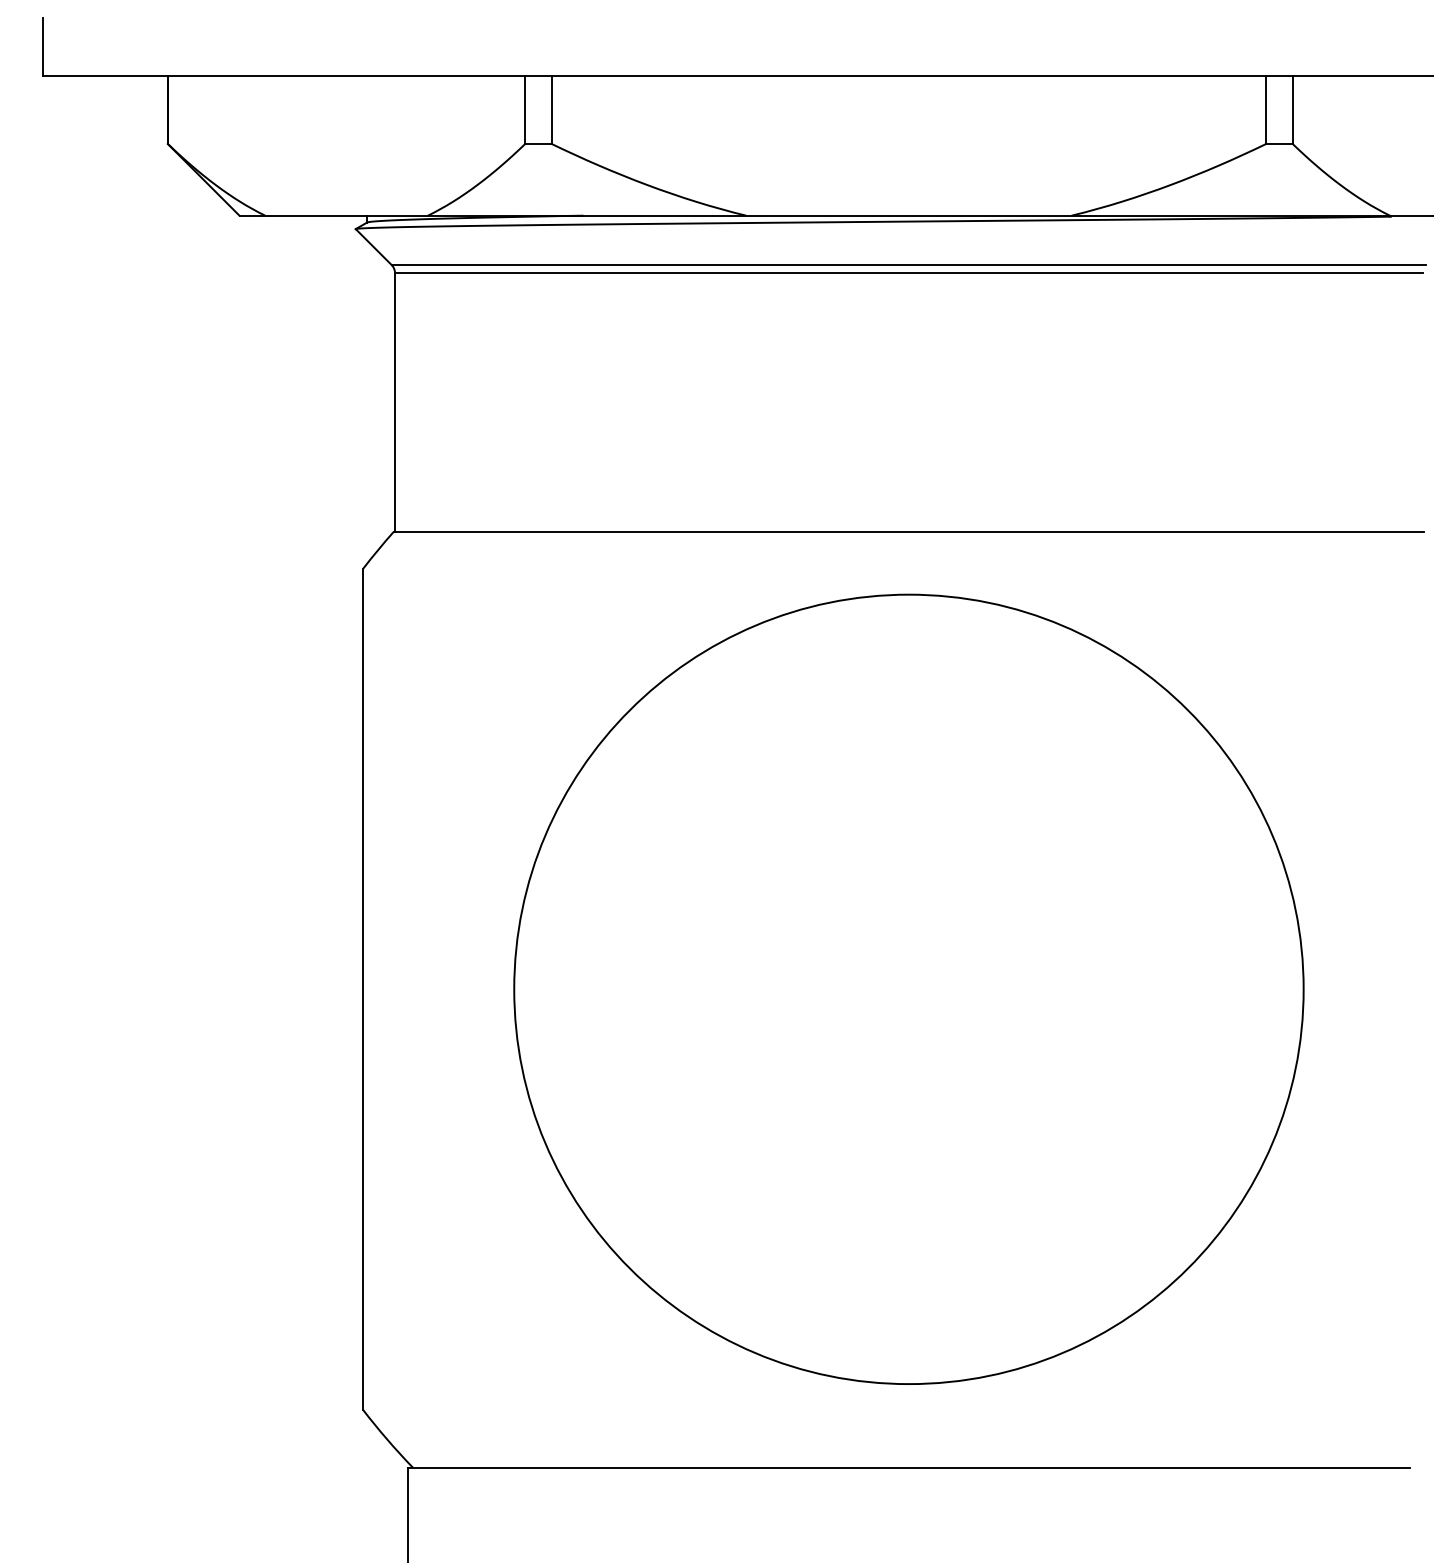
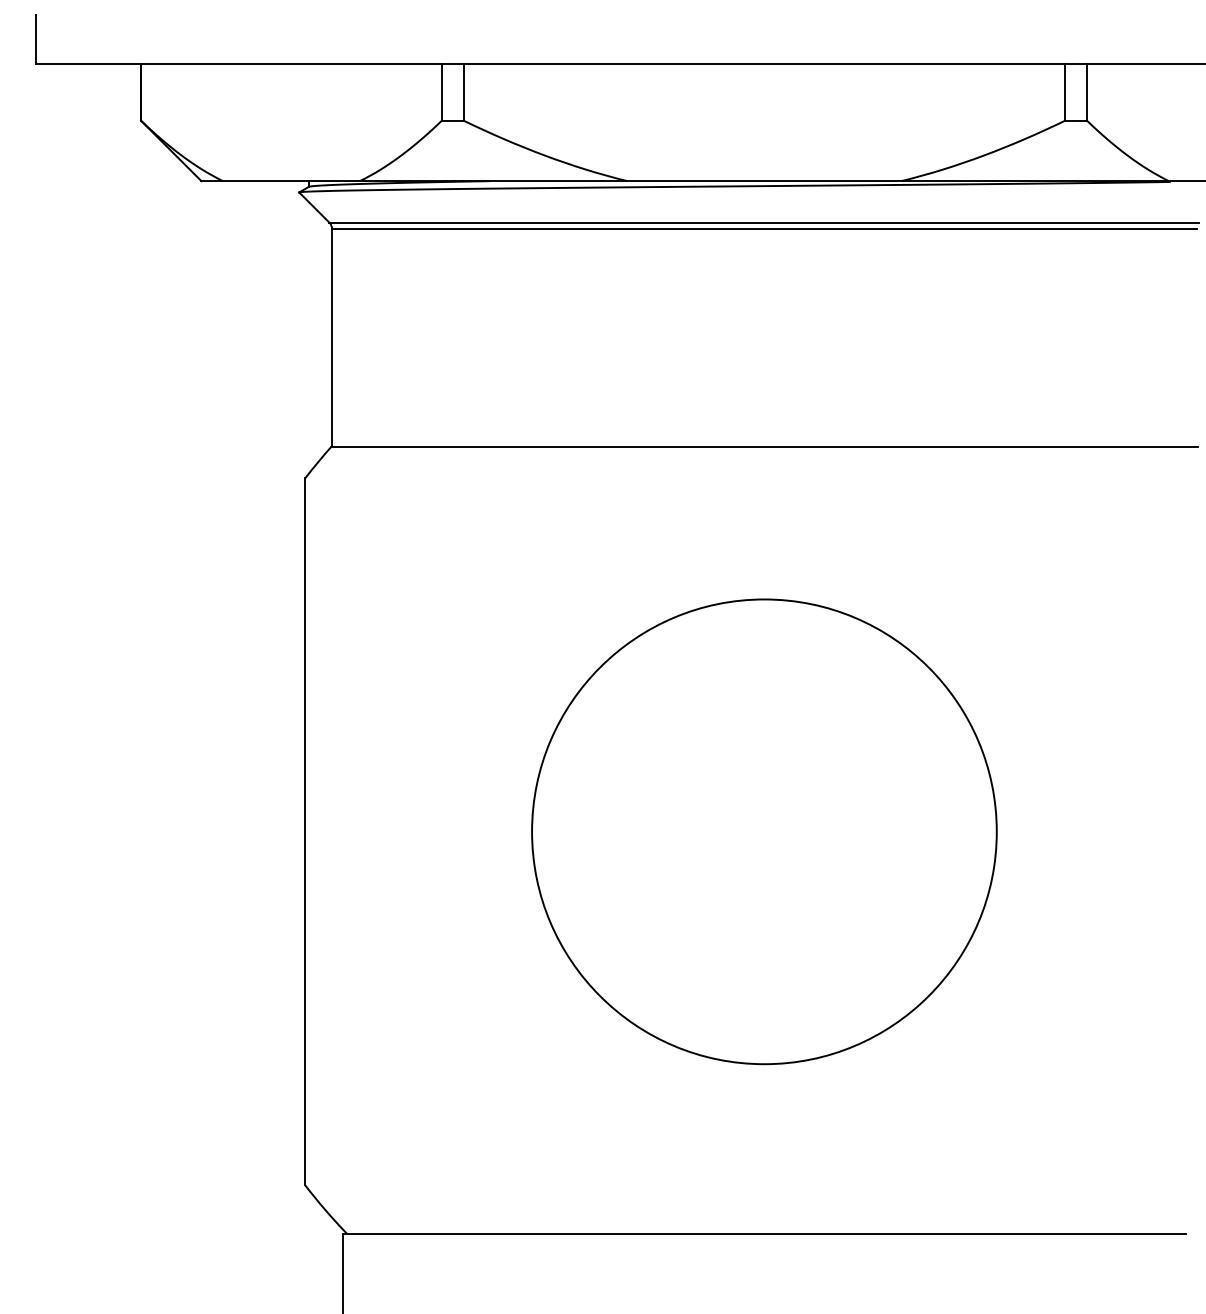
circle: (908, 989) -> (764, 831), size x0.7

